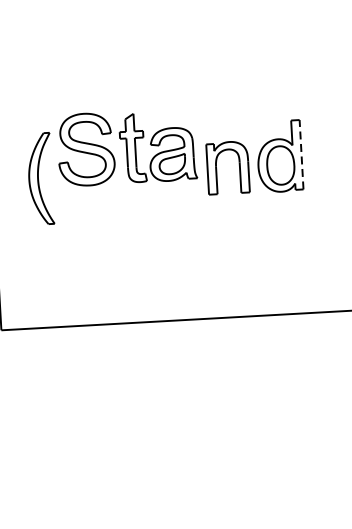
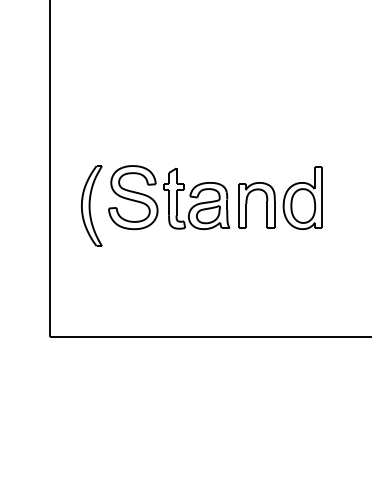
part: (127, 147) -> (169, 197), moved
line: (302, 154) -> (322, 197), dashed -> solid

